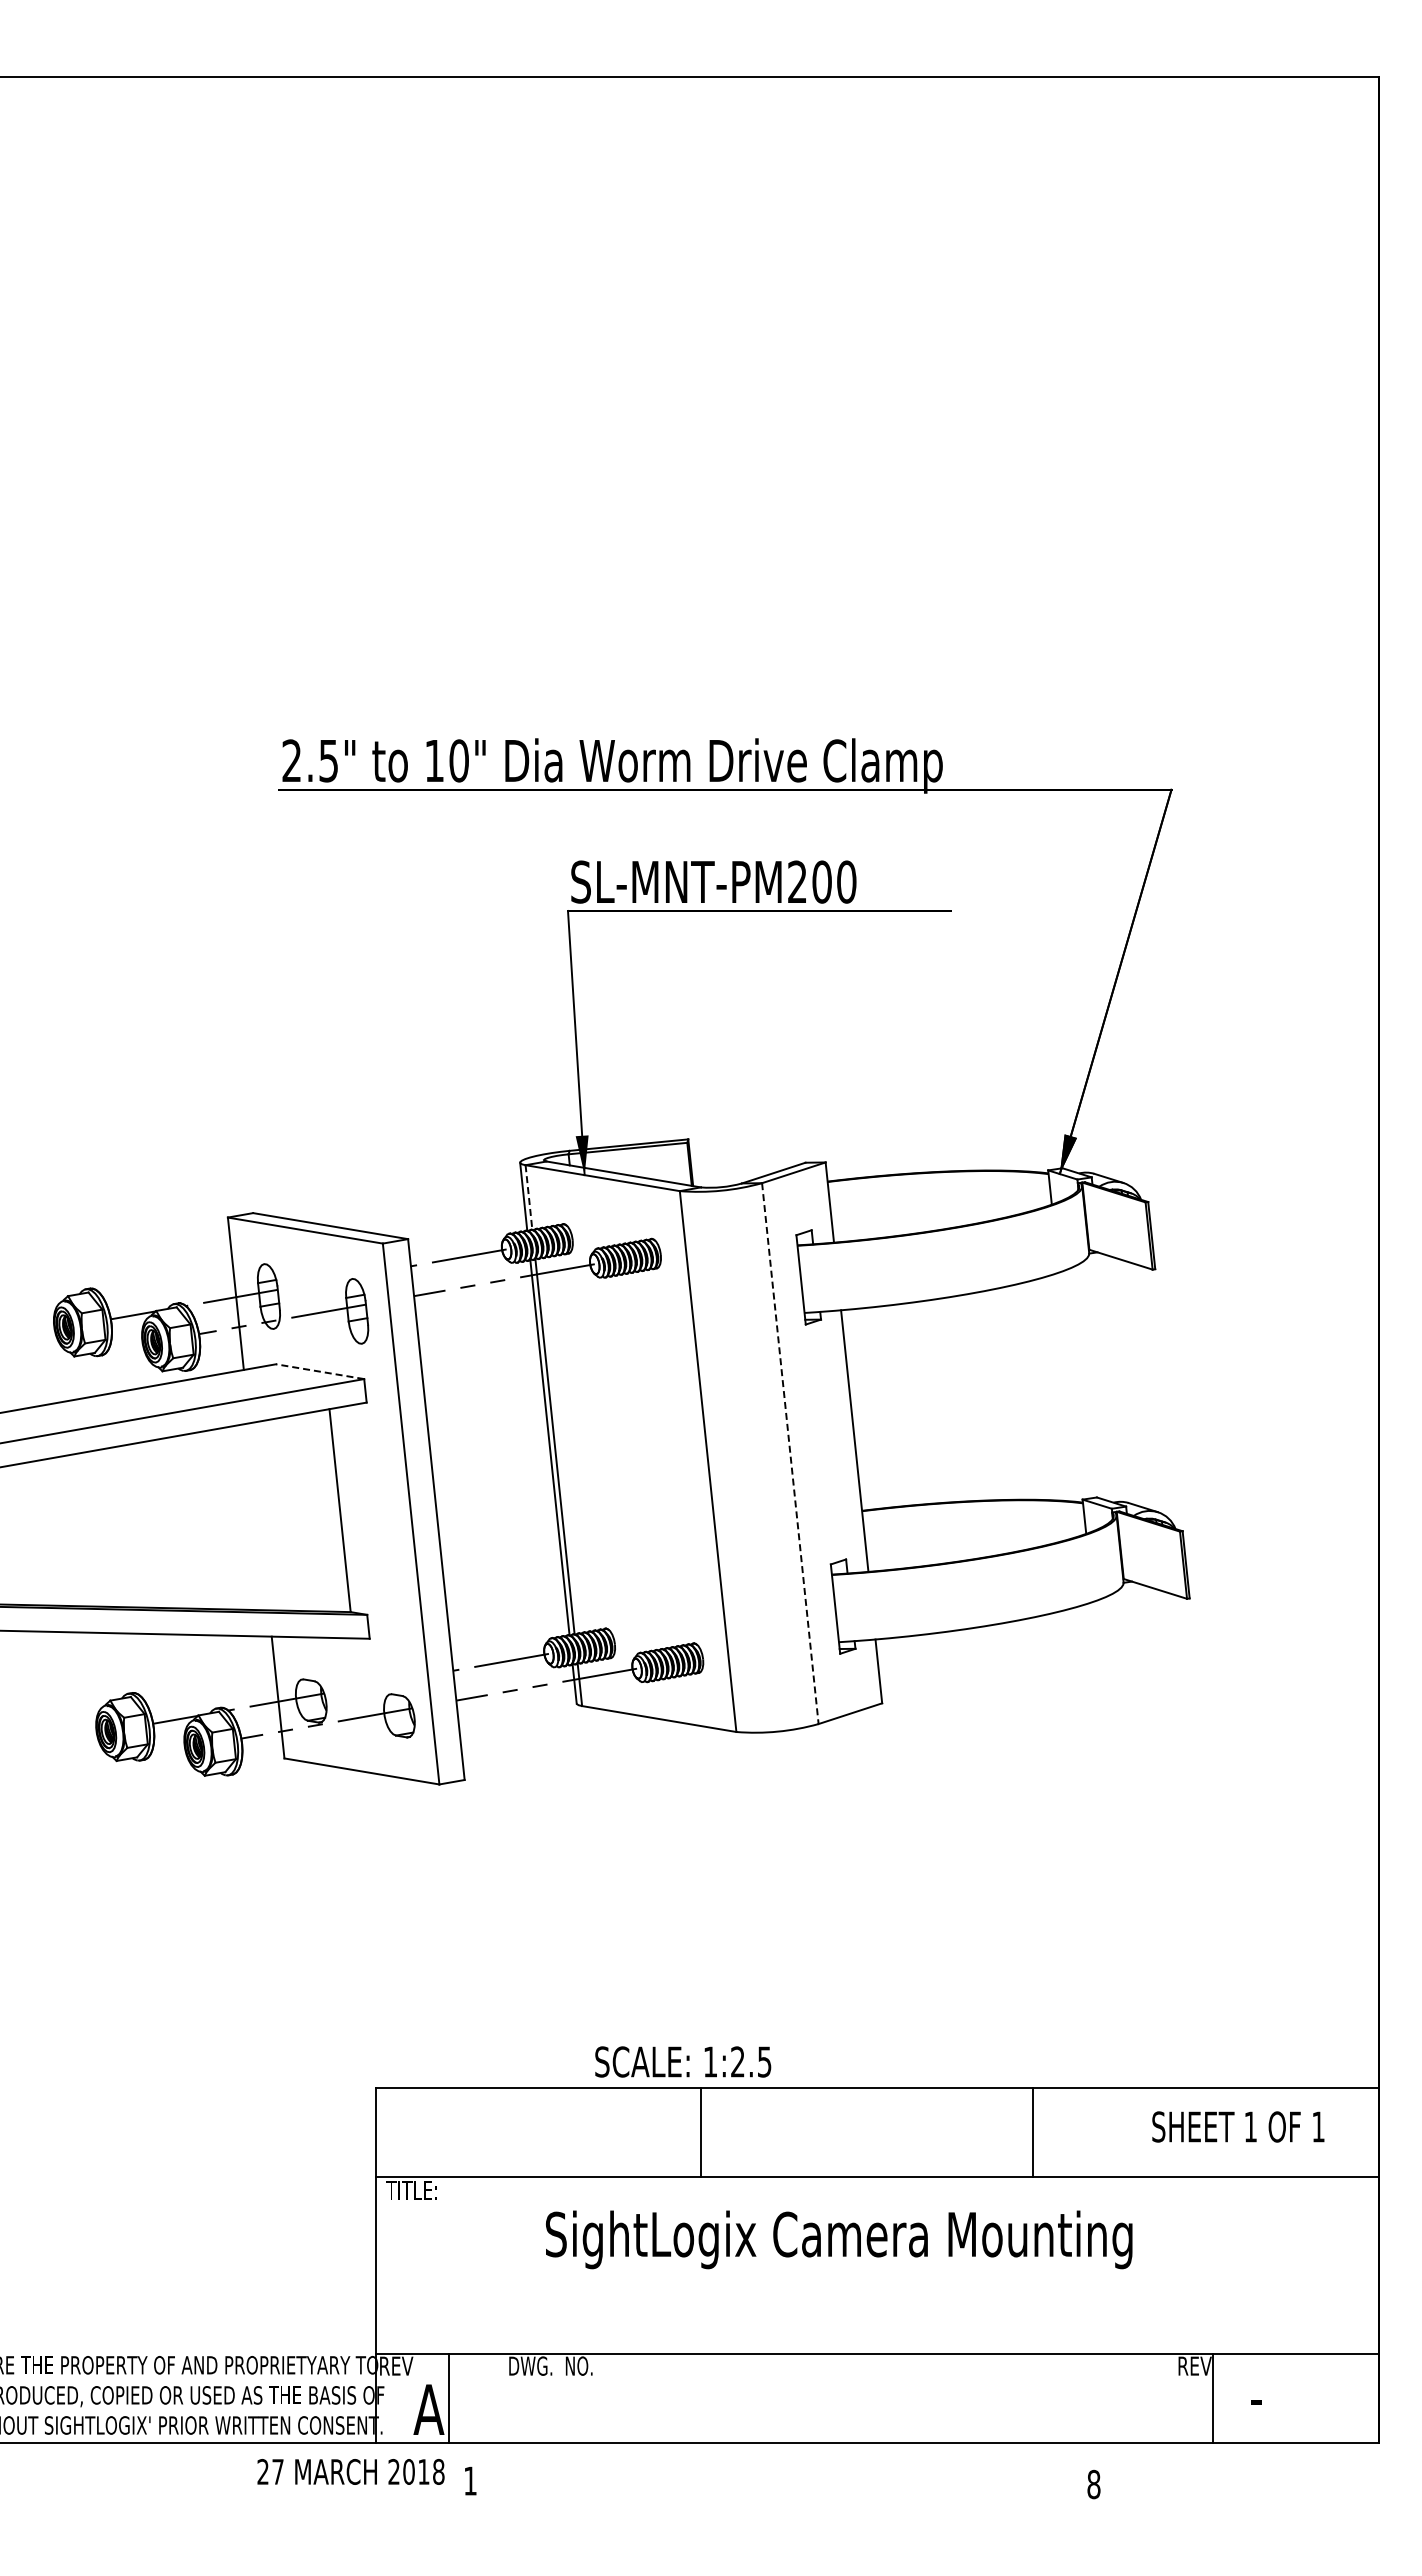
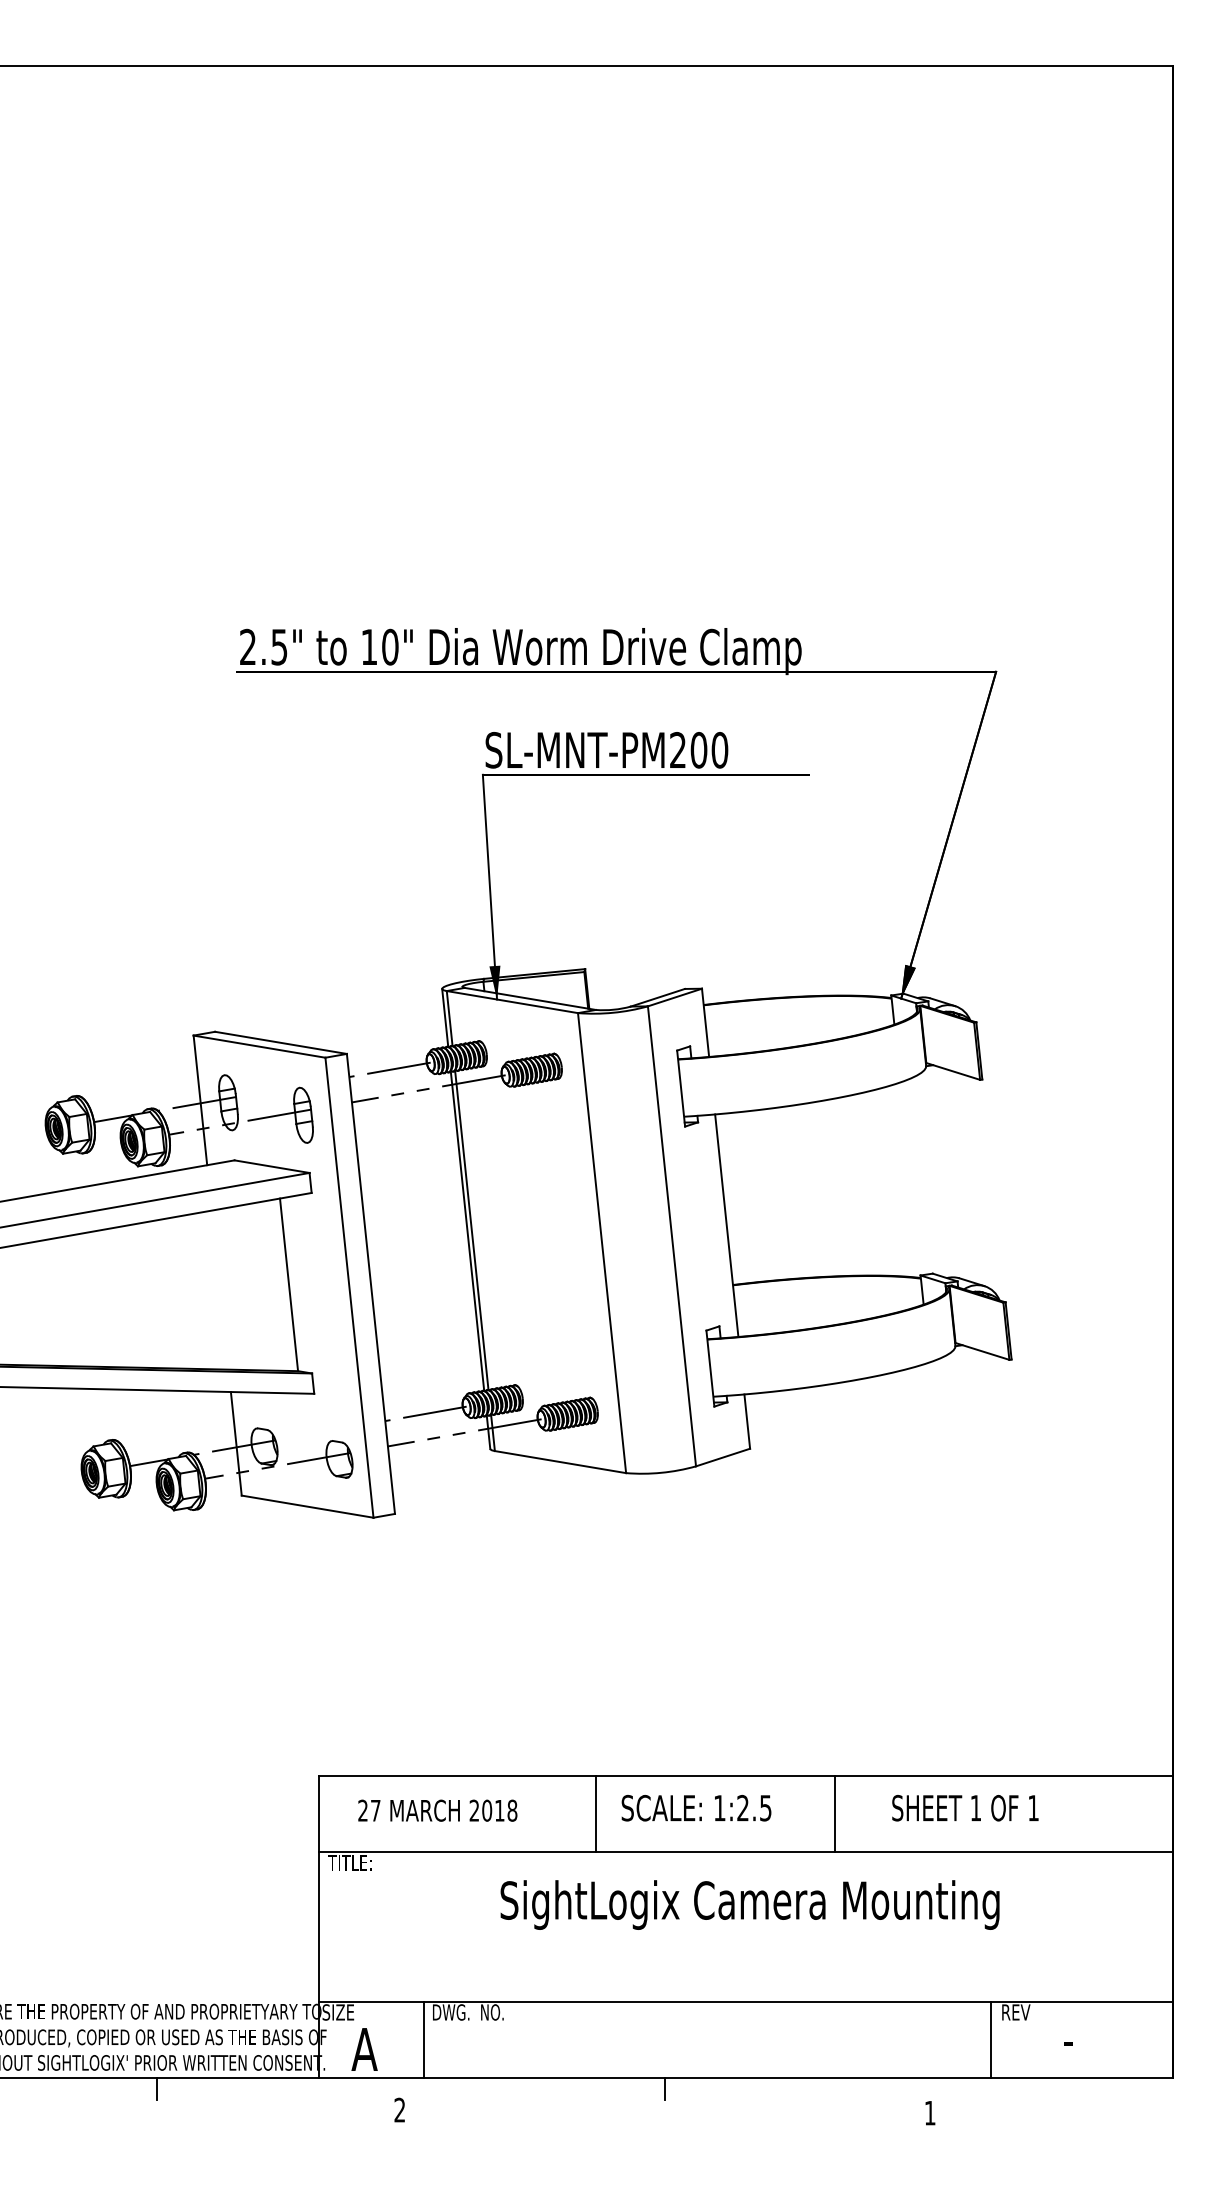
line: (528, 1197) -> (449, 1018), dashed -> solid
line: (320, 1371) -> (272, 1166), dashed -> solid
line: (790, 1453) -> (672, 1236), dashed -> solid
text: (683, 2061) -> (696, 1807), moved
text: (1238, 2126) -> (965, 1807), moved
line: (1032, 2132) -> (834, 1813), moved
text: (839, 2239) -> (750, 1904), moved
text: (397, 2365) -> (337, 2011), REV -> SIZE
line: (449, 2398) -> (424, 2039), moved
line: (1213, 2398) -> (991, 2039), moved
line: (185, 2455) -> (157, 2088), added
line: (782, 2455) -> (665, 2088), added
text: (350, 2471) -> (437, 1810), moved
text: (470, 2480) -> (399, 2109), 1 -> 2
text: (1093, 2484) -> (929, 2113), 8 -> 1

